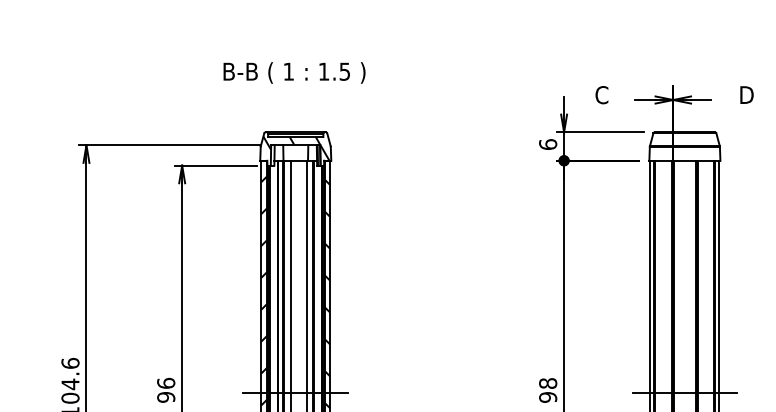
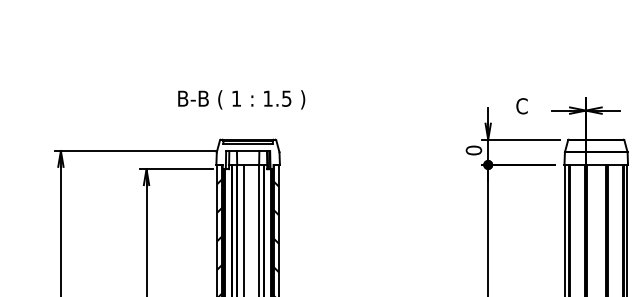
text: (294, 72) -> (241, 99), moved
text: (547, 144) -> (473, 150), 6 -> 0
hatch: (296, 148) -> (248, 153), removed

